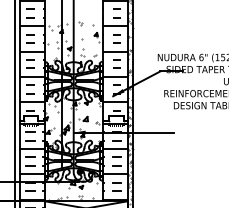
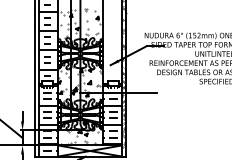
hatch: (114, 67) -> (111, 43), removed

